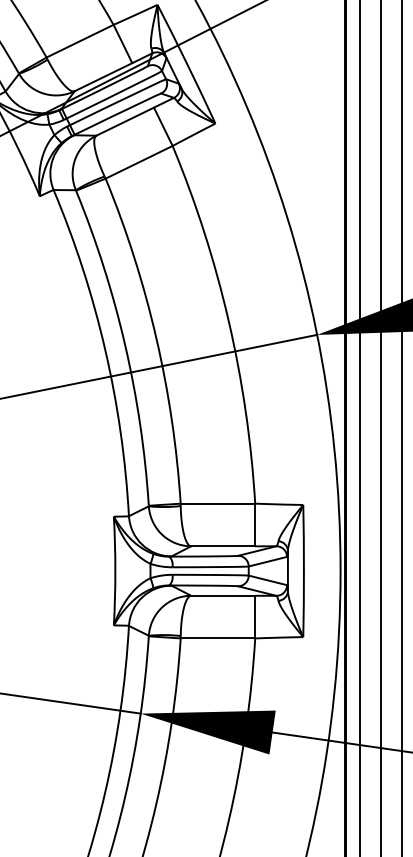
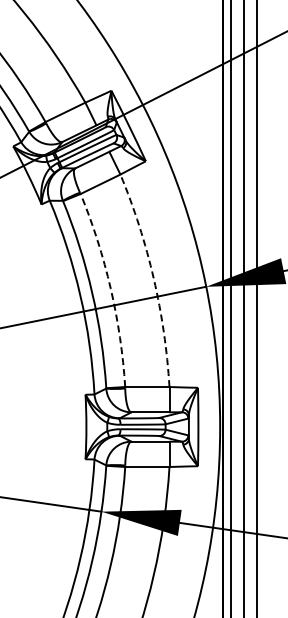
arc: (228, 320) -> (153, 278), solid -> dashed
arc: (155, 337) -> (110, 288), solid -> dashed

